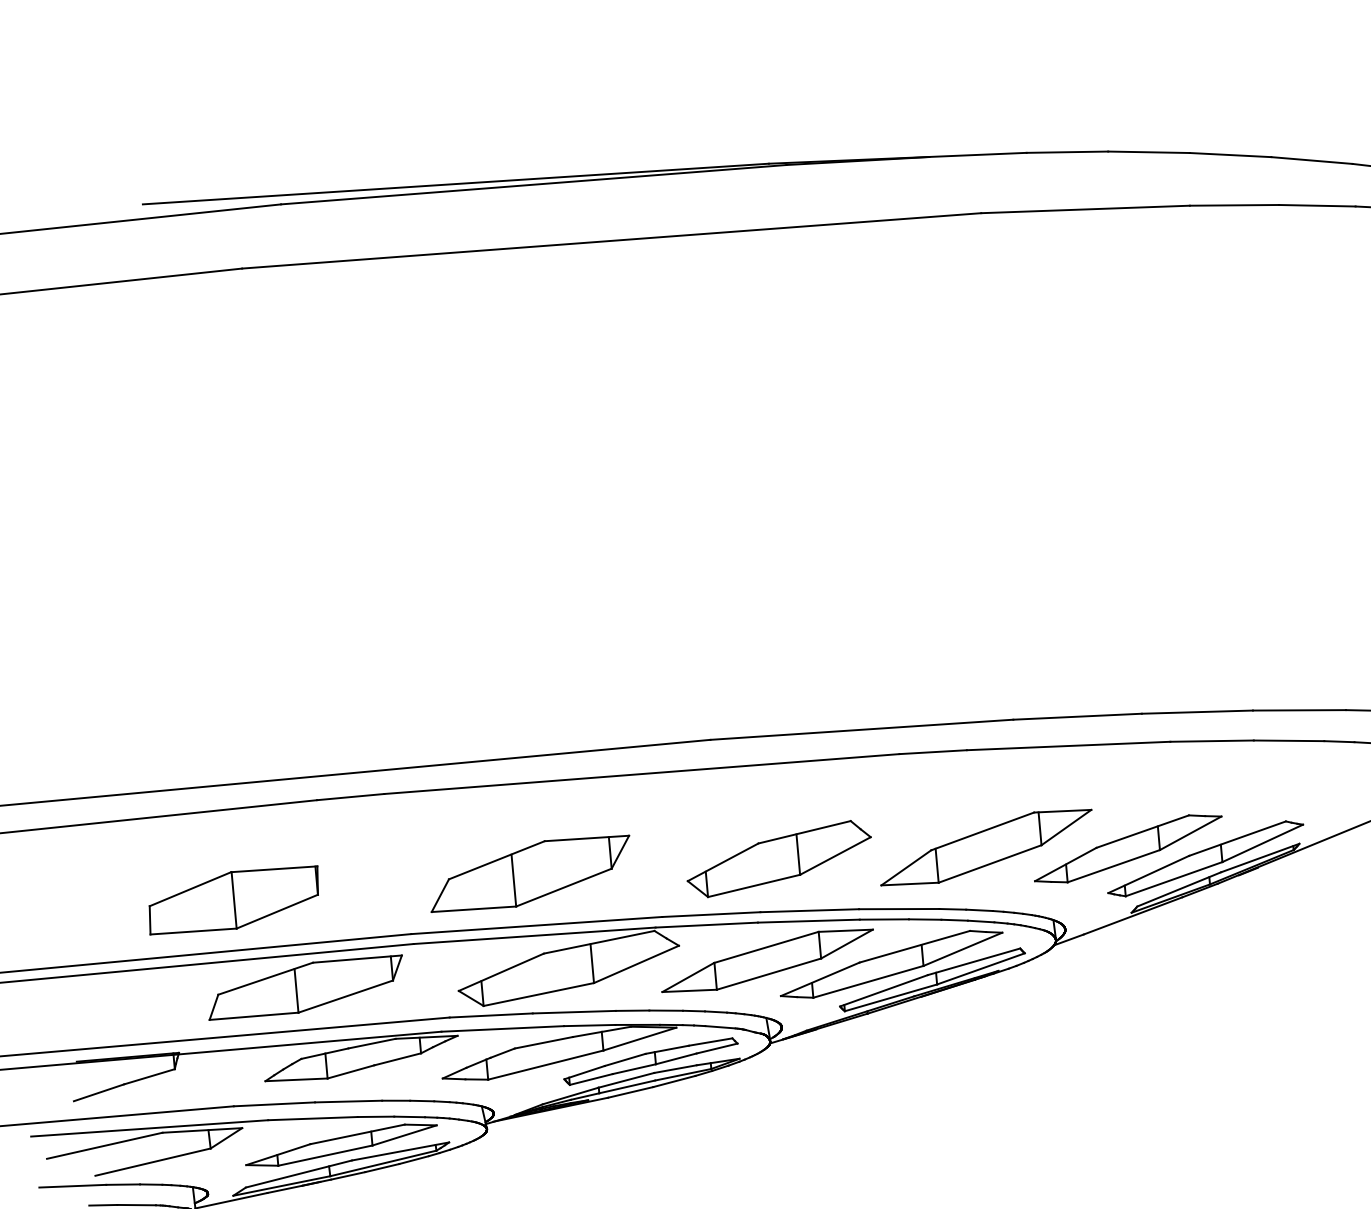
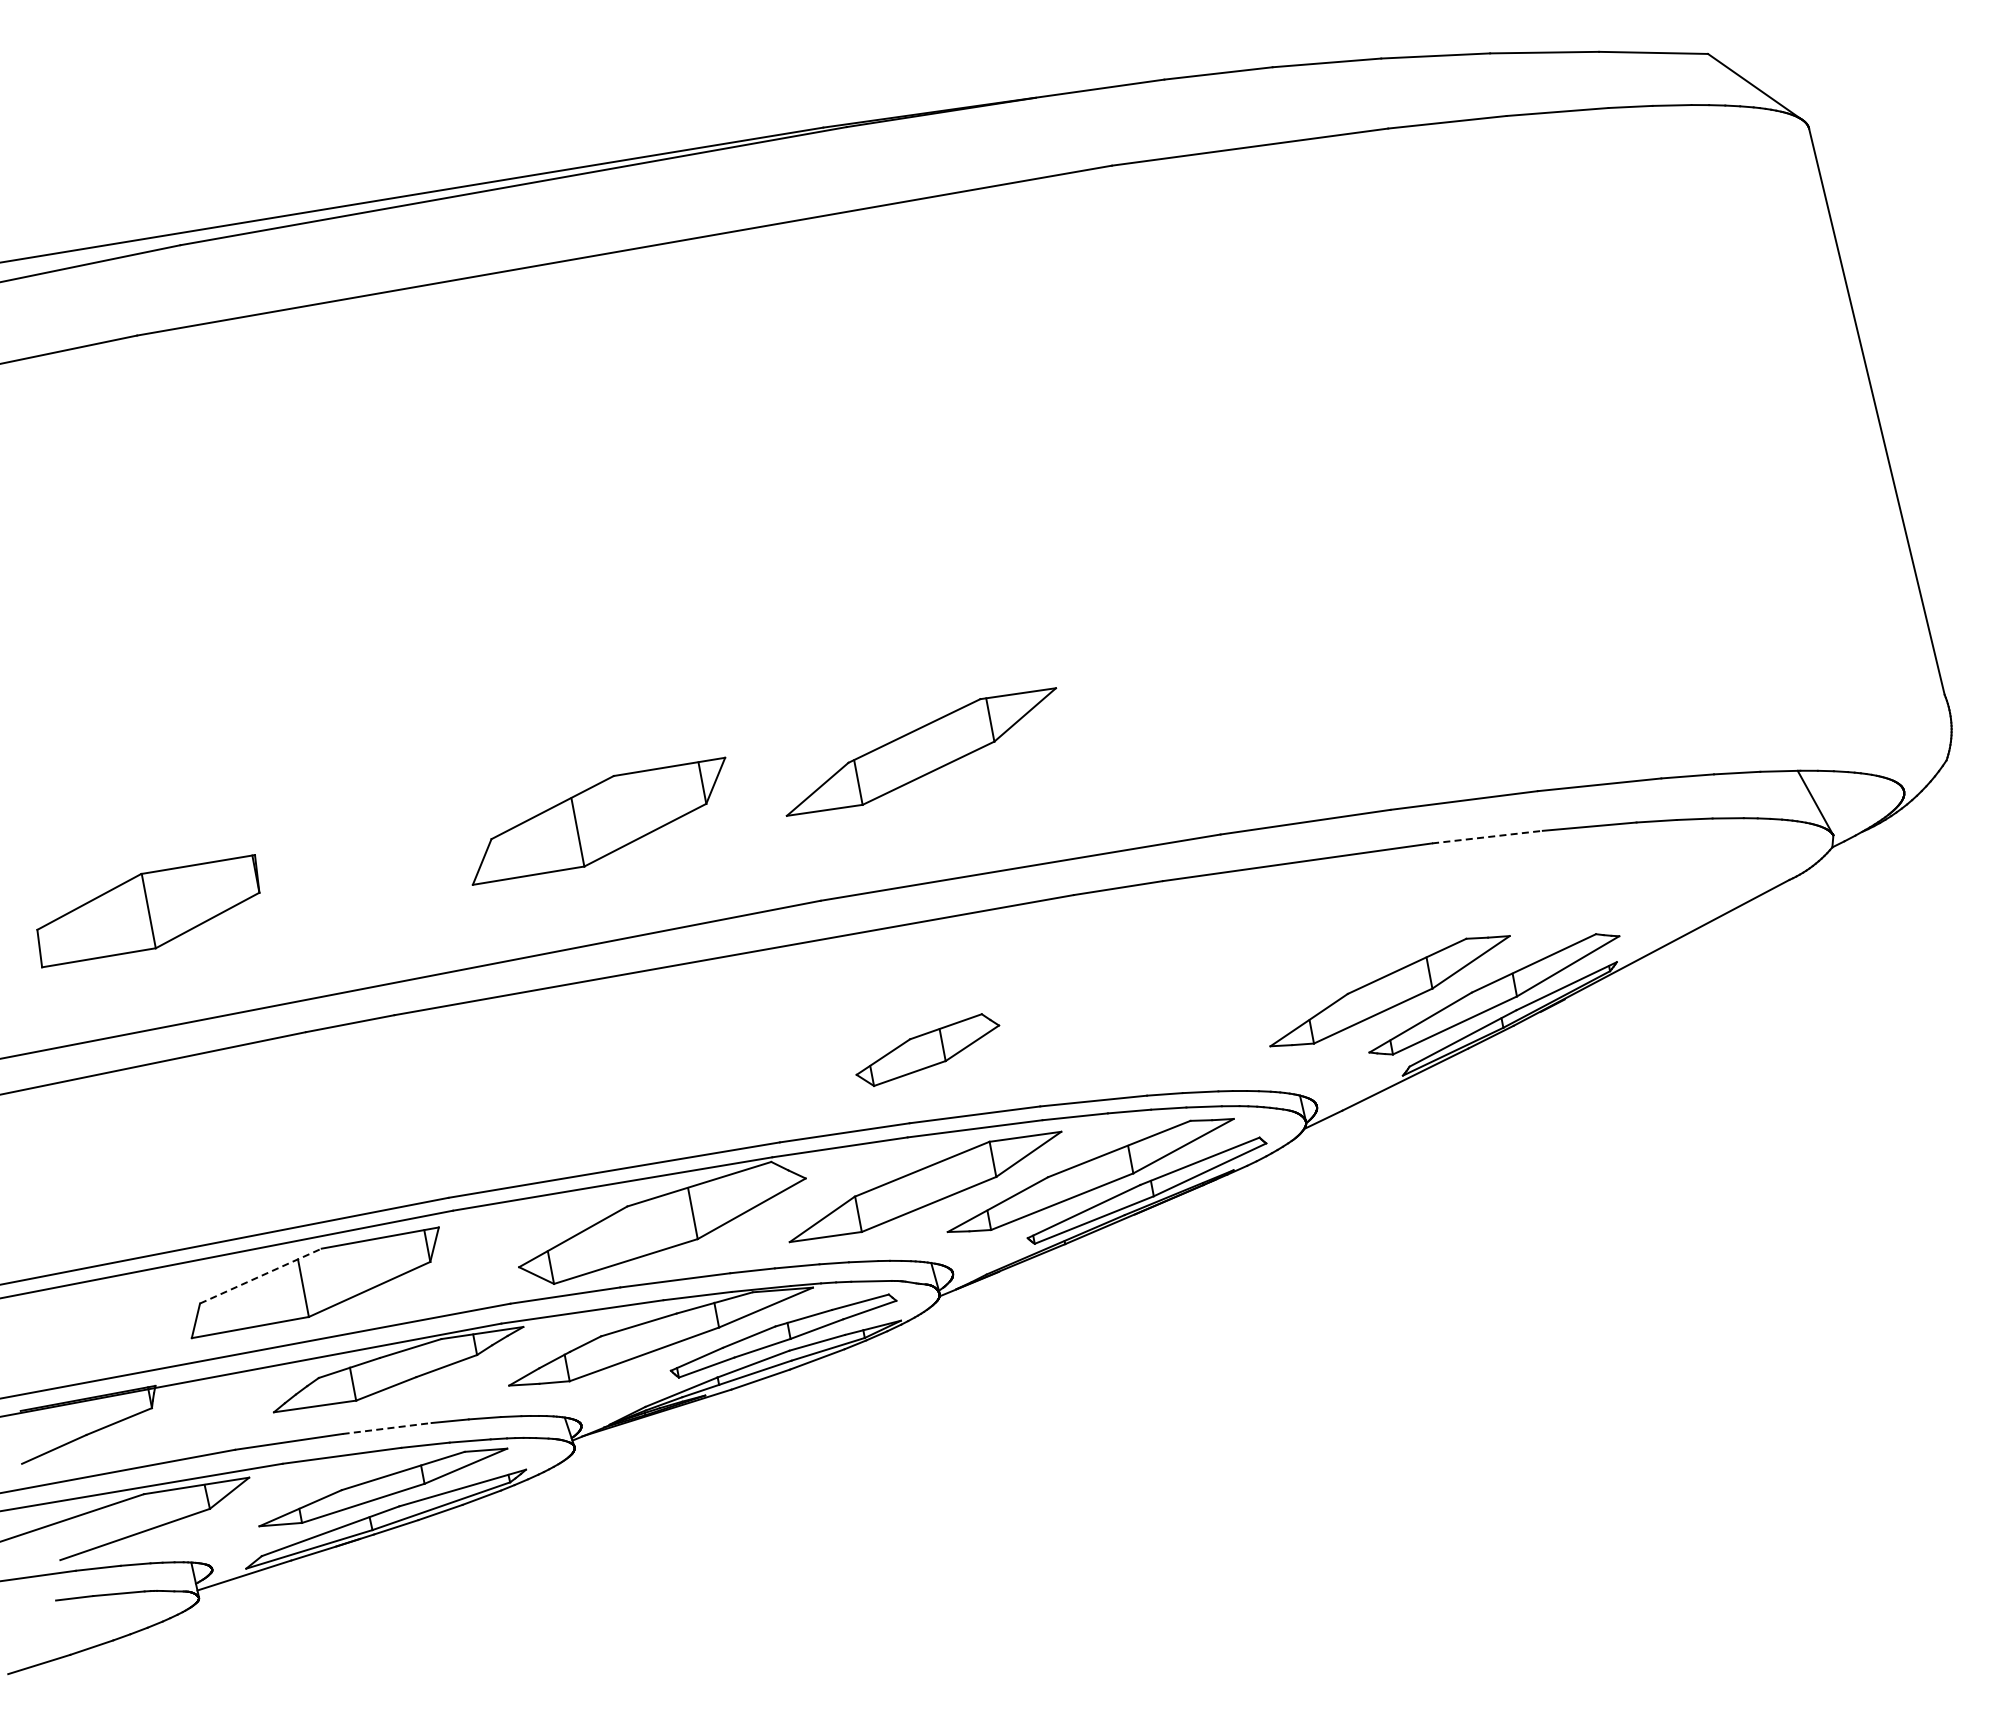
line: (1212, 741) -> (1487, 837), solid -> dashed
part: (986, 847) -> (921, 751), moved
part: (779, 858) -> (927, 1049), size x0.6
part: (530, 873) -> (598, 820), moved
part: (233, 900) -> (148, 911), moved
line: (265, 978) -> (260, 1276), solid -> dashed
line: (348, 1101) -> (387, 1428), solid -> dashed

